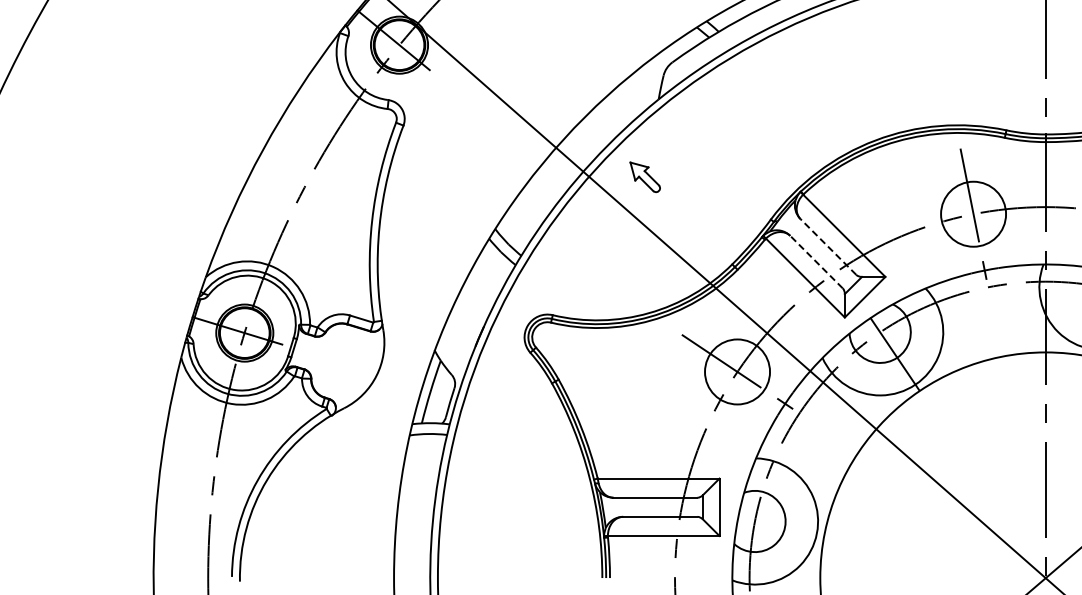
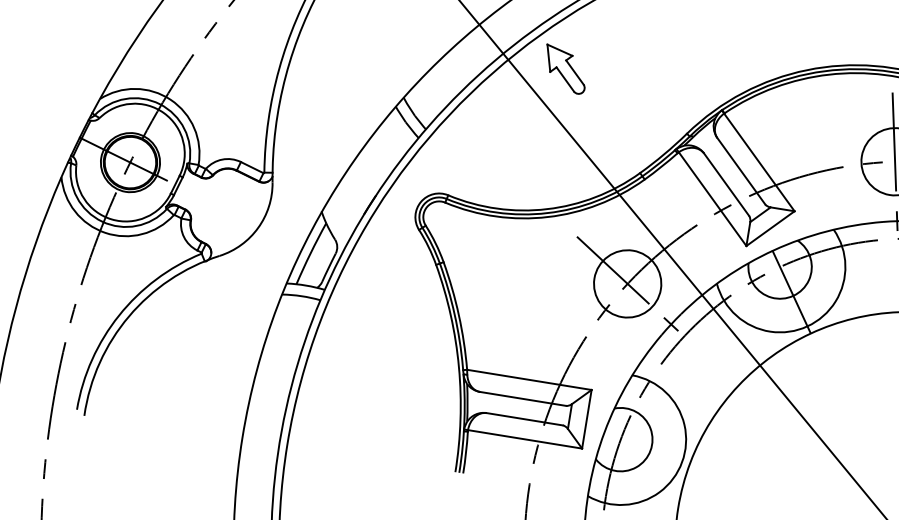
part: (645, 177) -> (565, 69), size x1.43
line: (828, 246) -> (741, 170), dashed -> solid
line: (816, 261) -> (726, 184), dashed -> solid

